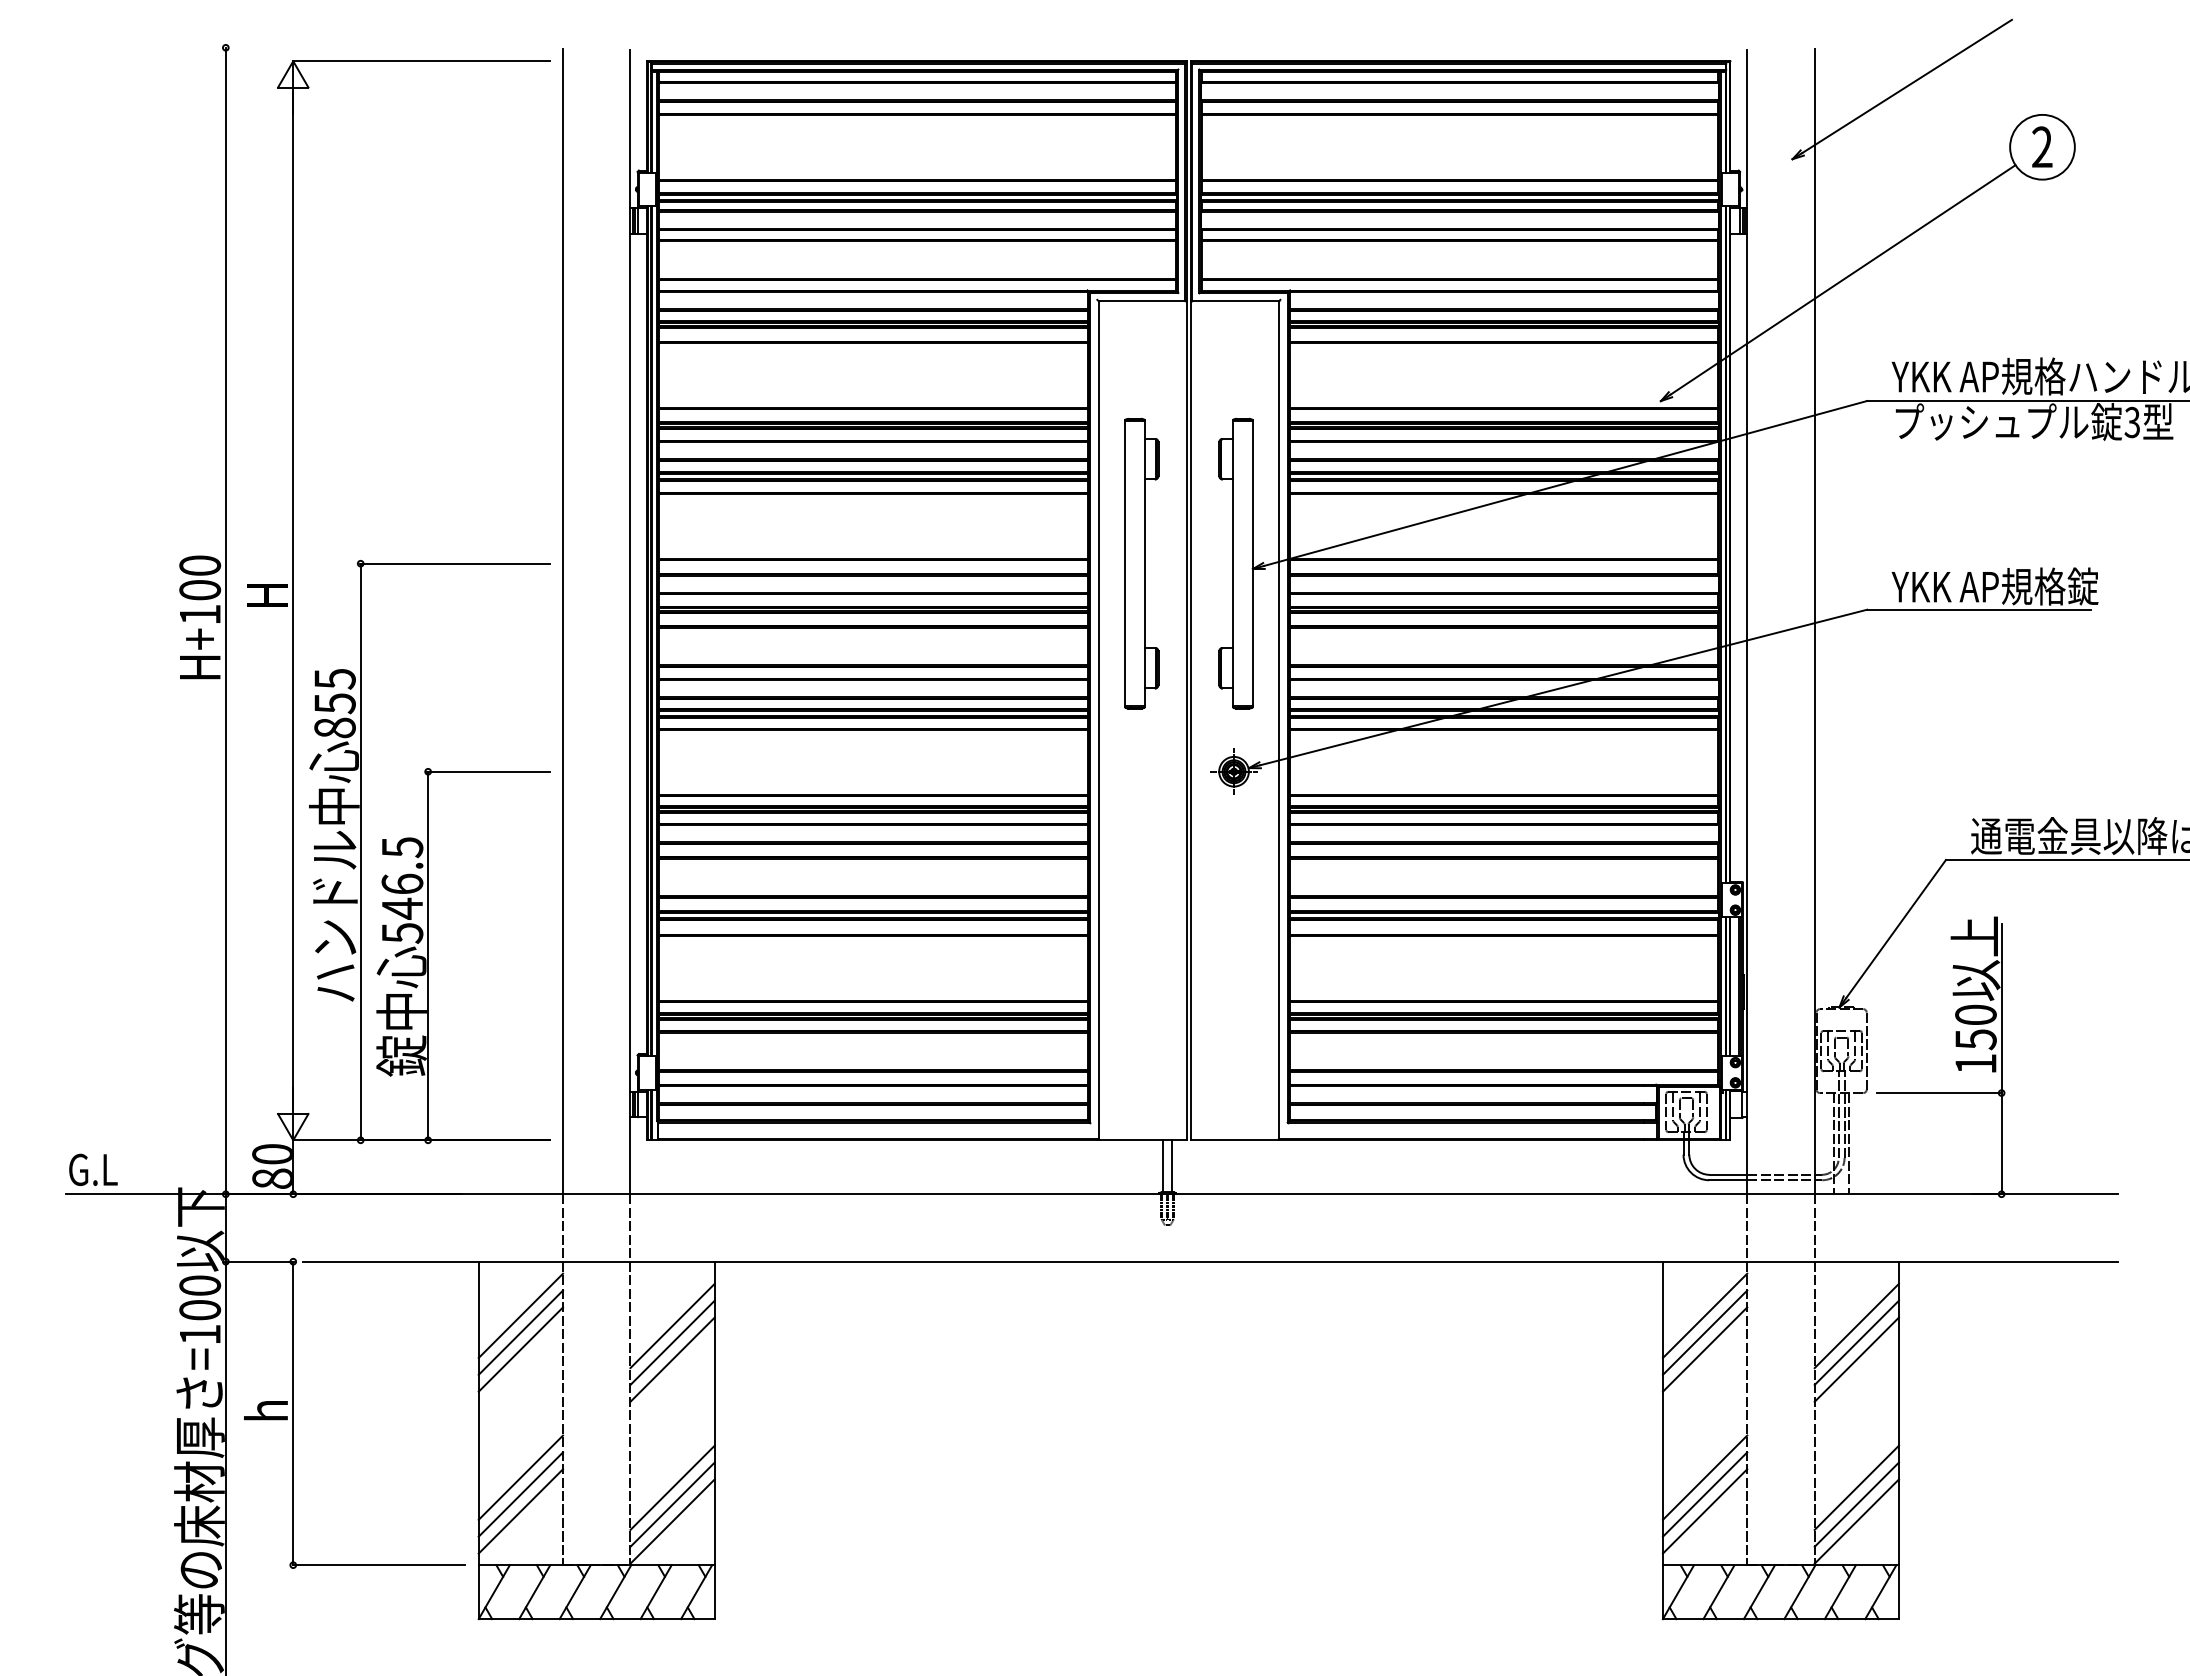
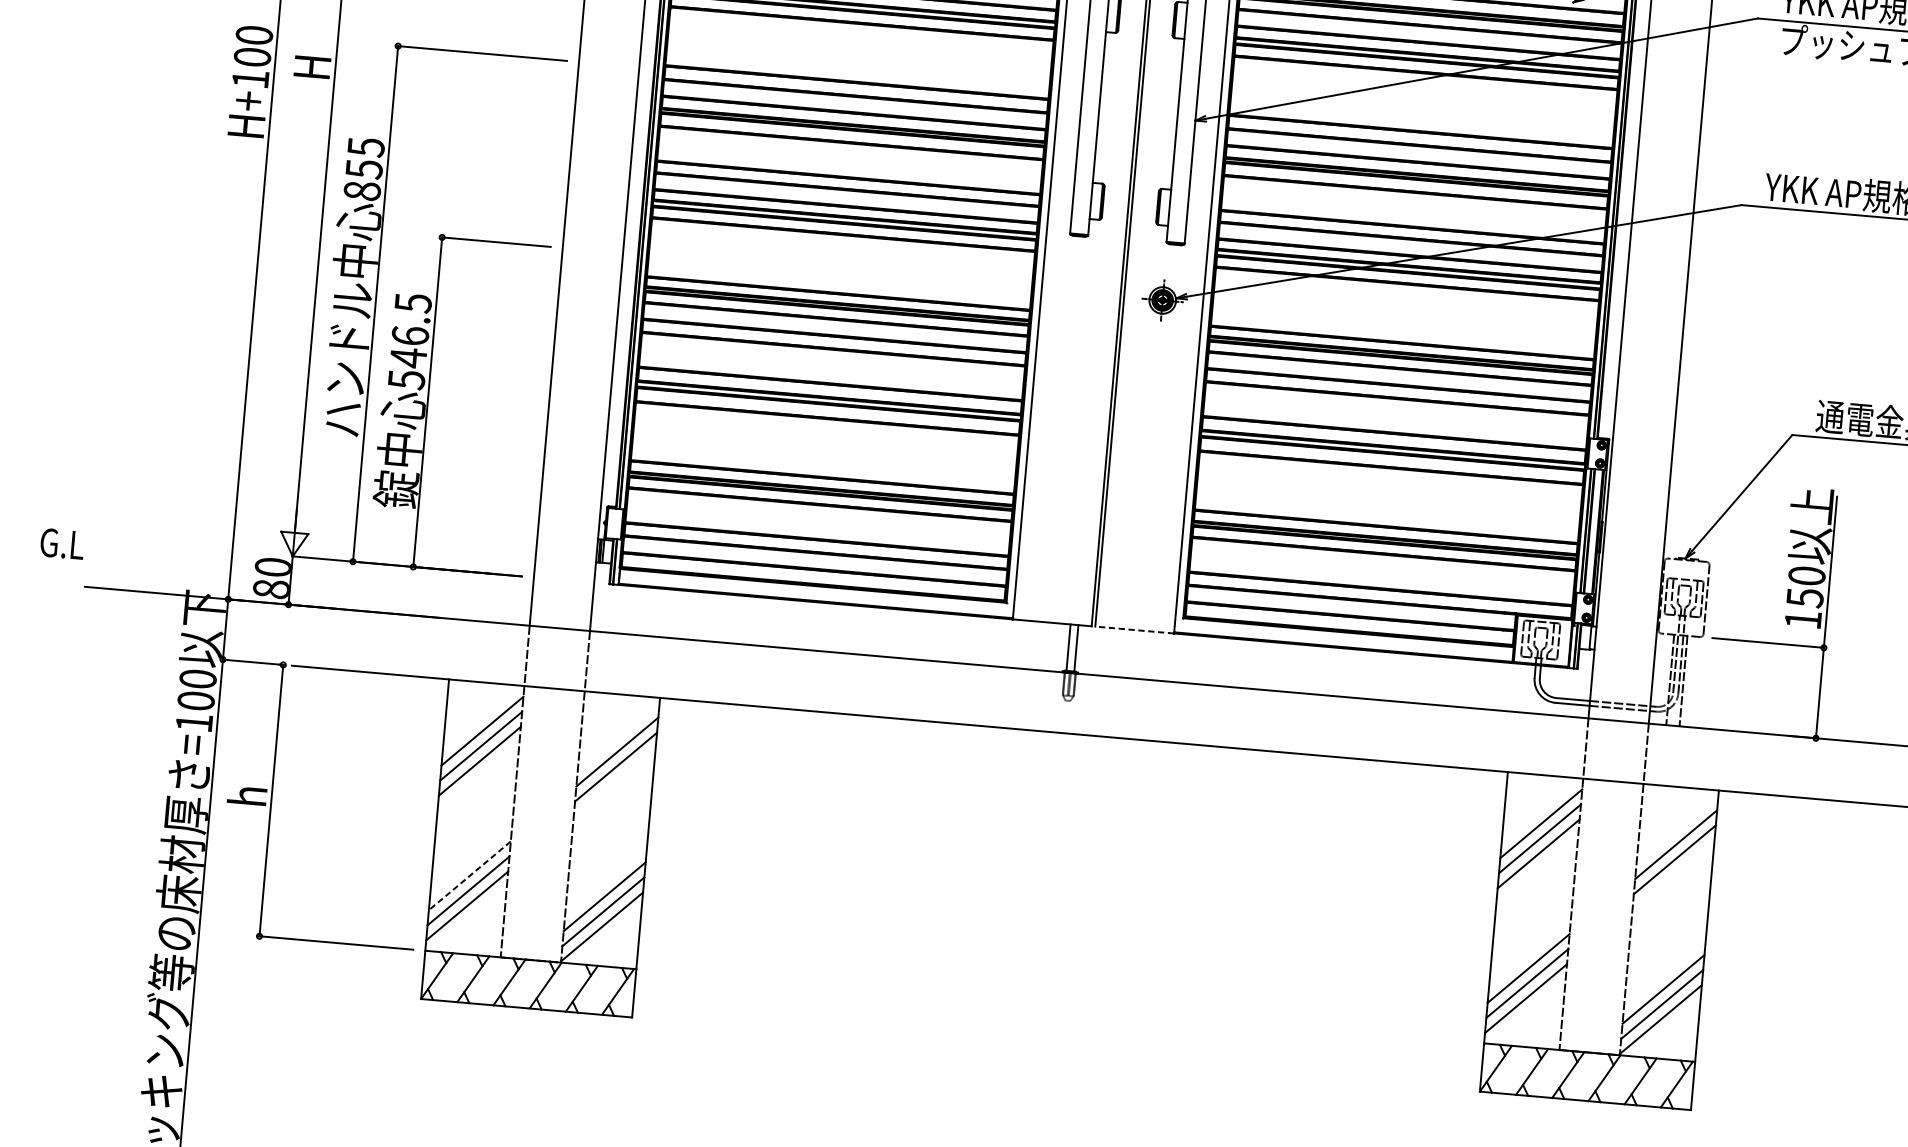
line: (1234, 1140) -> (1134, 630), solid -> dashed
text: (93, 1169) -> (62, 543), moved
line: (672, 1359) -> (614, 782), removed
line: (1856, 1359) -> (1673, 874), removed
line: (520, 1477) -> (469, 875), solid -> dashed

